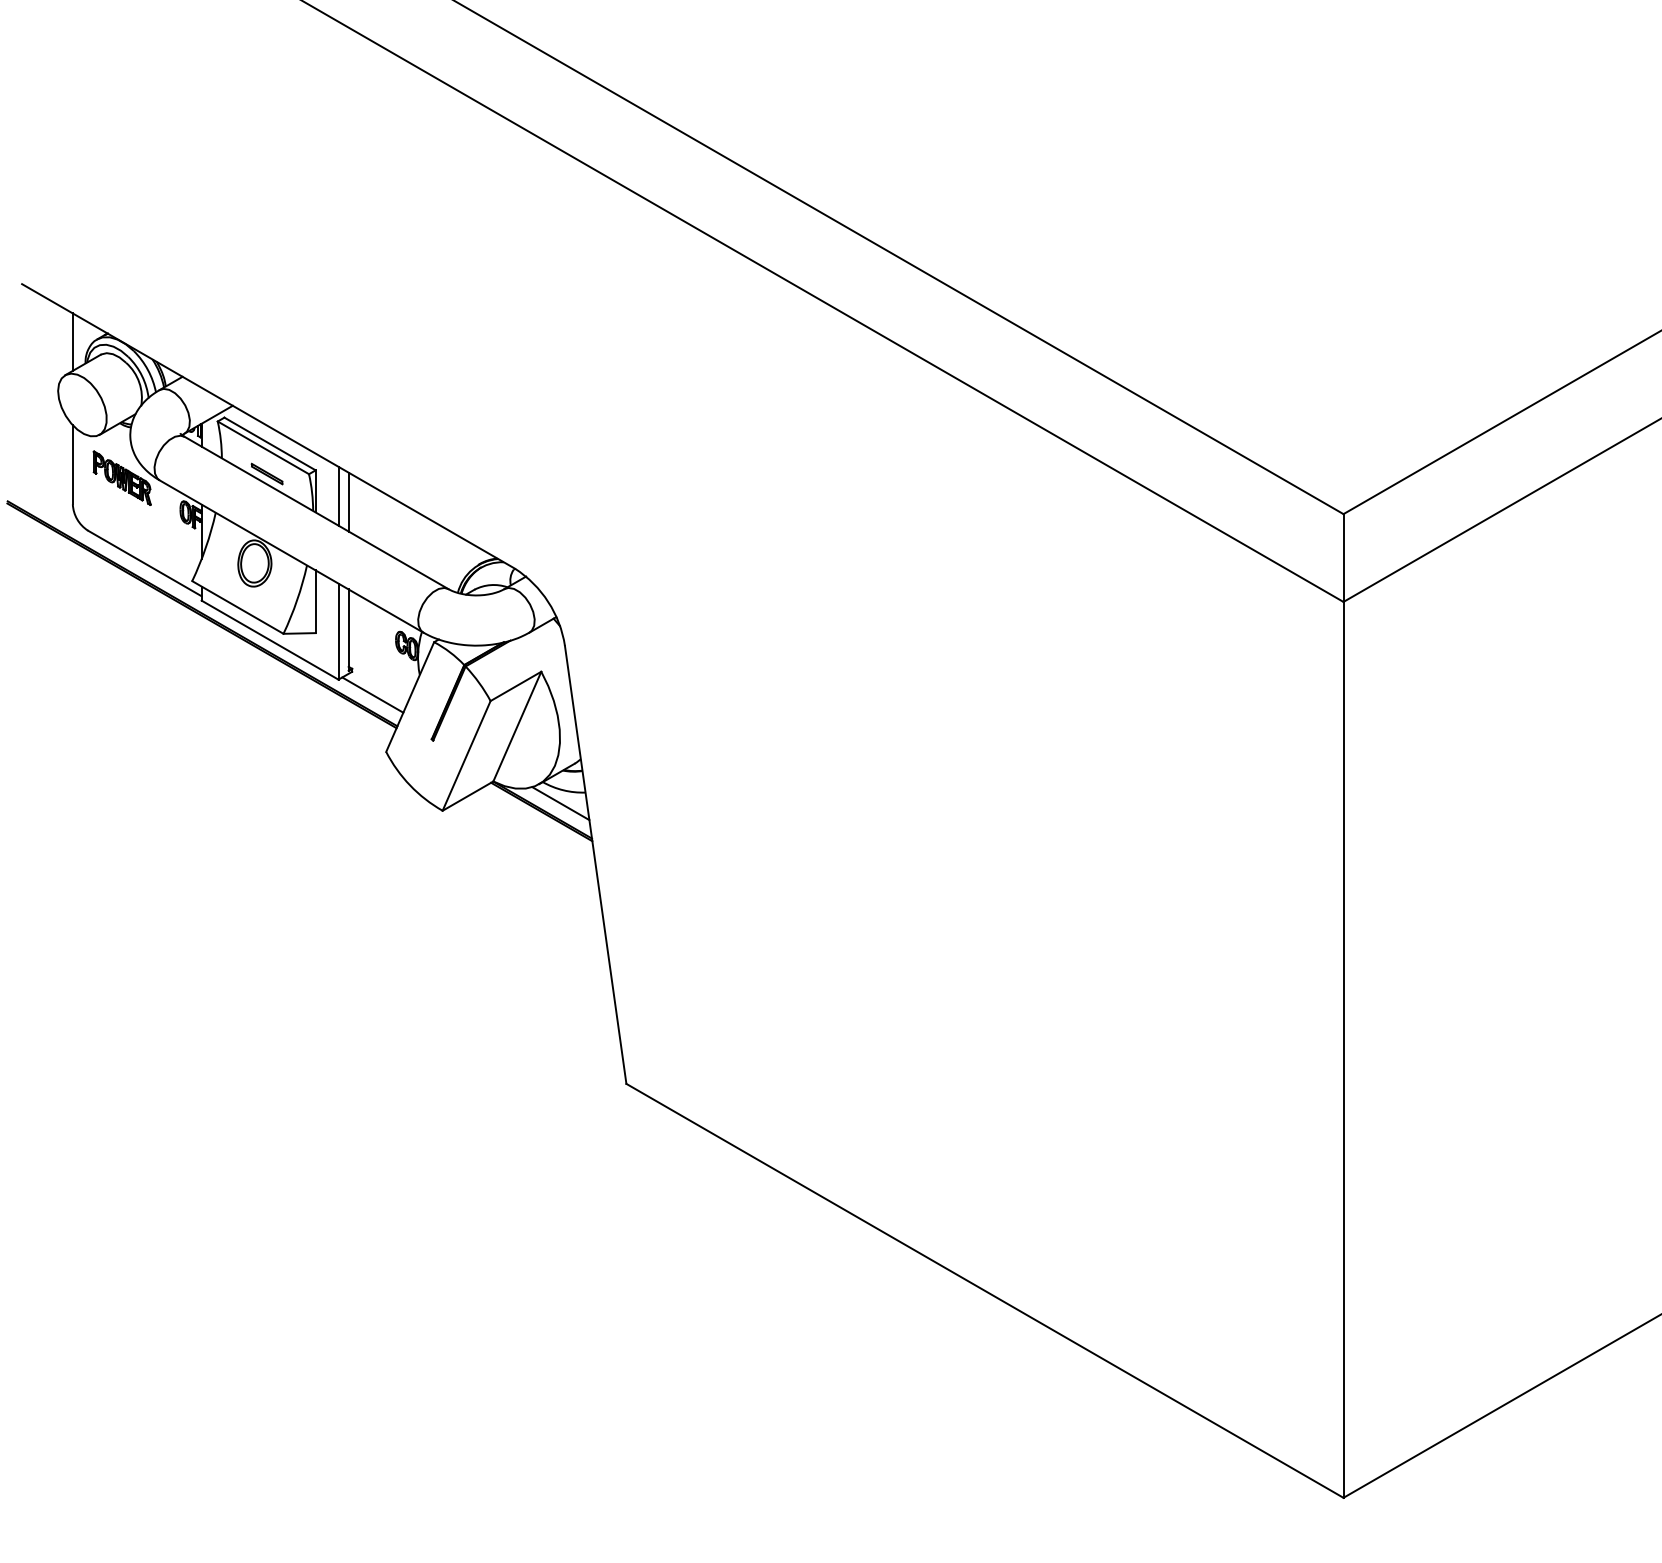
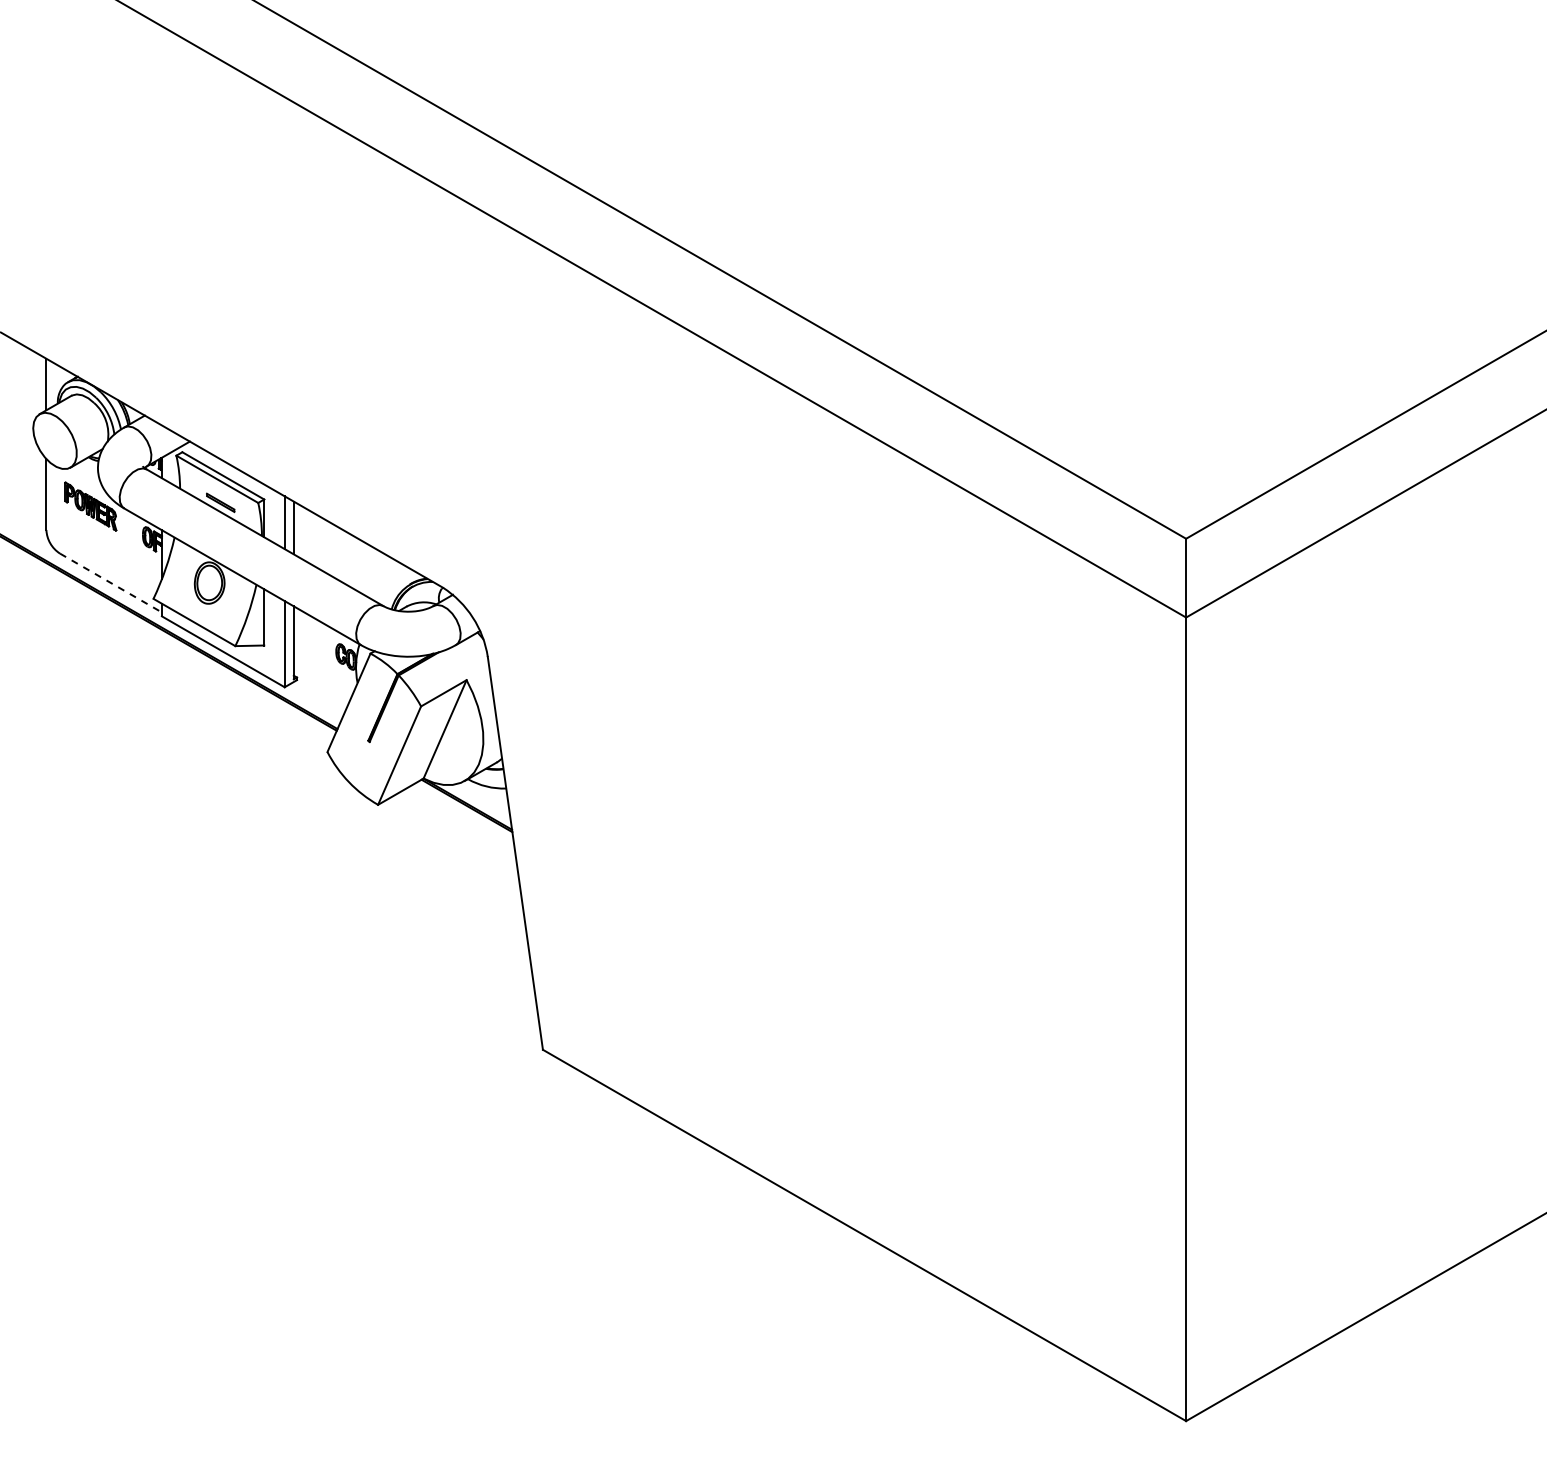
line: (144, 563) -> (110, 583), solid -> dashed
line: (372, 694) -> (315, 700), removed
line: (560, 803) -> (483, 798), removed

